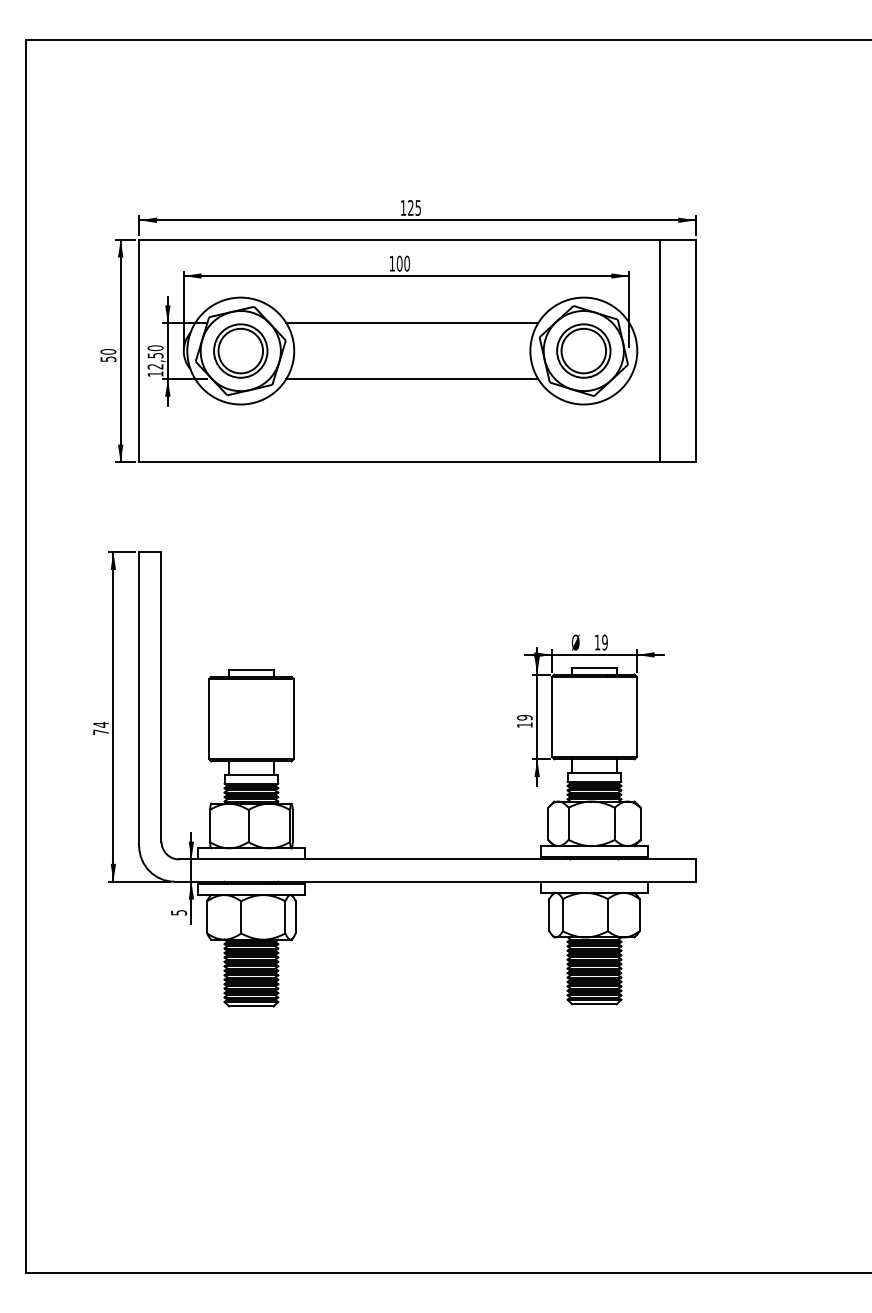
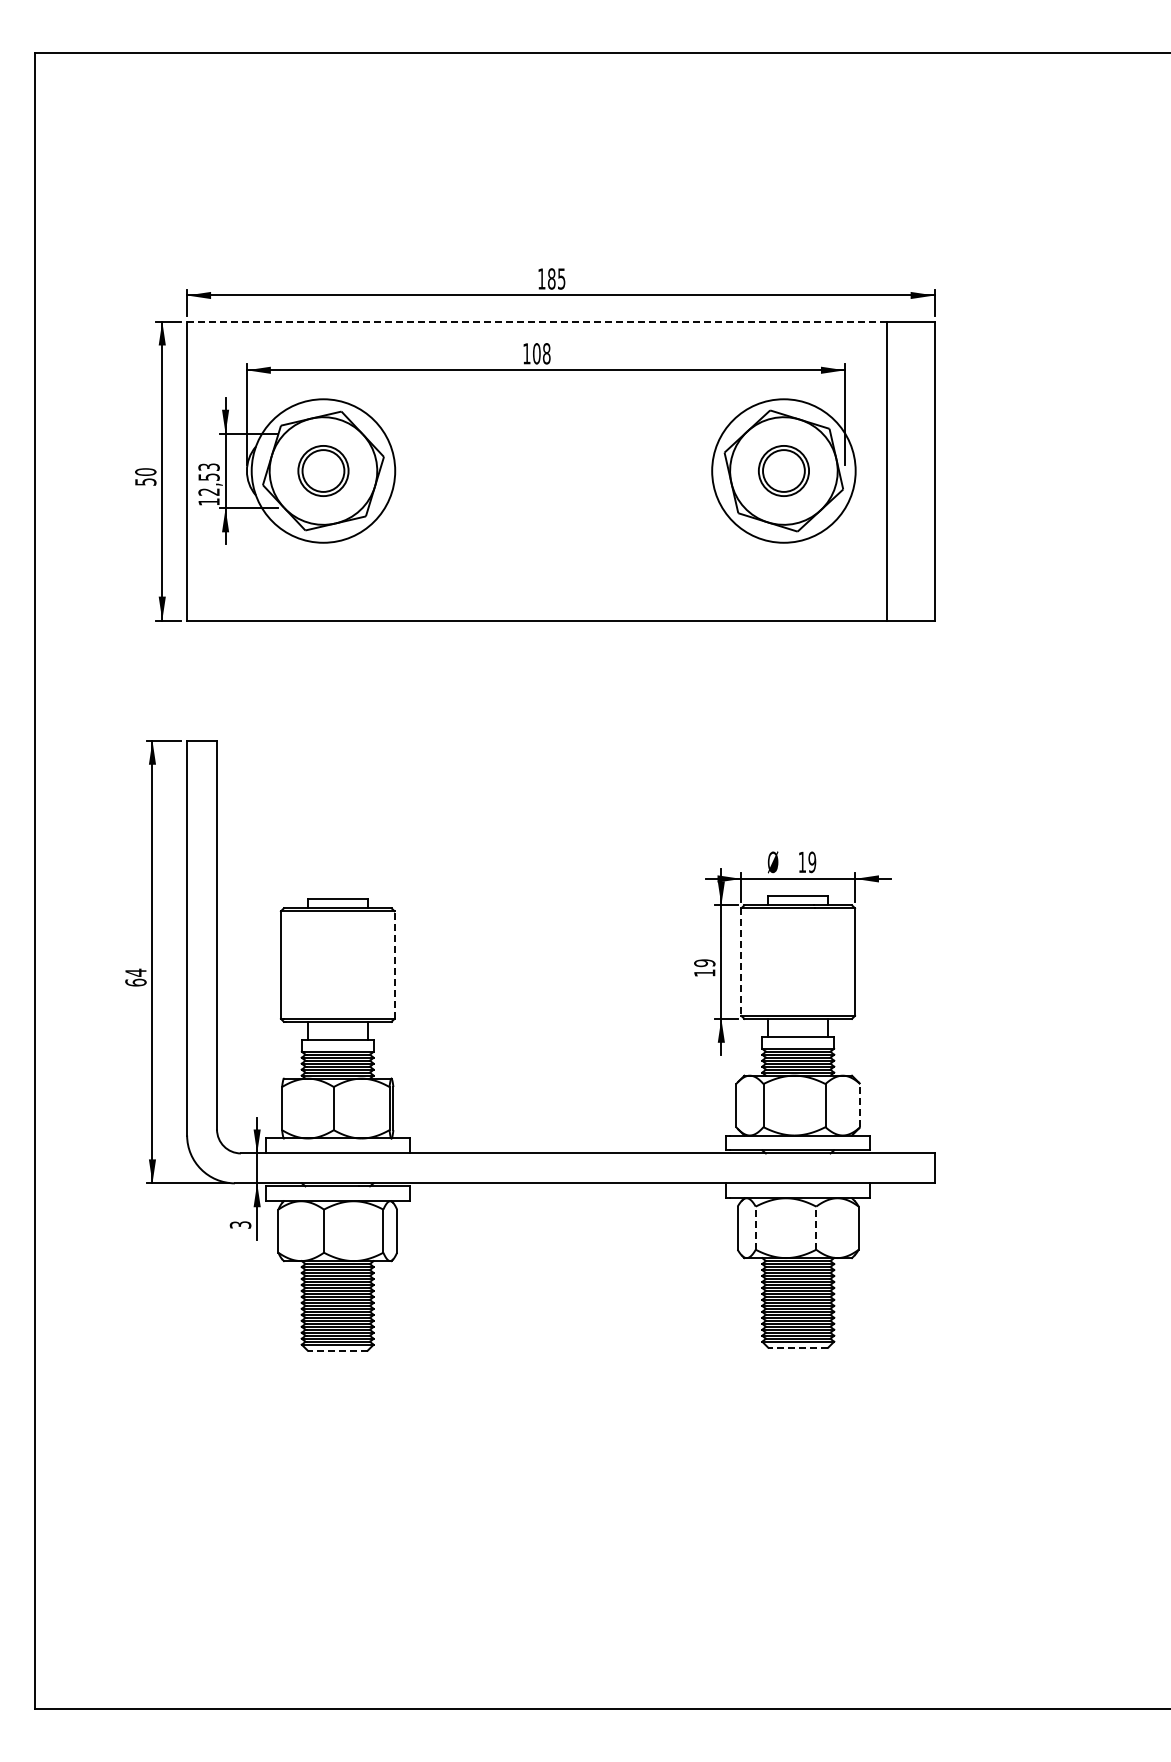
text: (410, 207) -> (551, 278), 125 -> 185
line: (399, 239) -> (536, 321), solid -> dashed
text: (406, 263) -> (546, 353), 100 -> 108
line: (412, 323) -> (553, 433), removed
text: (155, 348) -> (208, 467), 12,50 -> 12,53
part: (240, 350) -> (323, 470), size x0.7
part: (583, 350) -> (783, 470), size x0.7
line: (412, 378) -> (553, 508), removed
line: (552, 717) -> (741, 962), solid -> dashed
line: (293, 719) -> (394, 965), solid -> dashed
text: (100, 732) -> (135, 982), 74 -> 64
line: (640, 823) -> (860, 1105), solid -> dashed
text: (178, 912) -> (239, 1224), 5 -> 3
line: (562, 915) -> (755, 1228), solid -> dashed
line: (608, 915) -> (816, 1228), solid -> dashed
line: (594, 1004) -> (798, 1347), solid -> dashed
line: (251, 1006) -> (337, 1350), solid -> dashed

